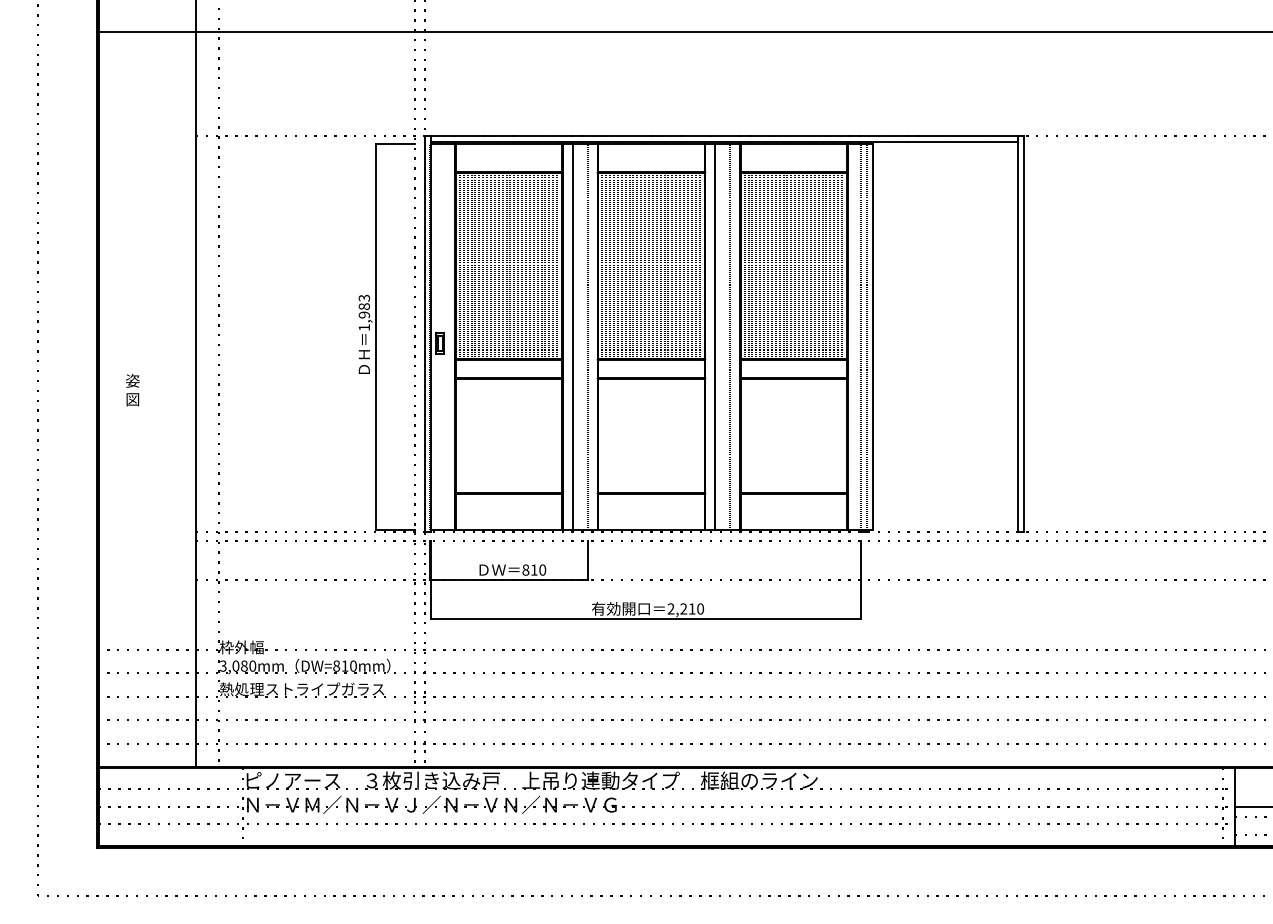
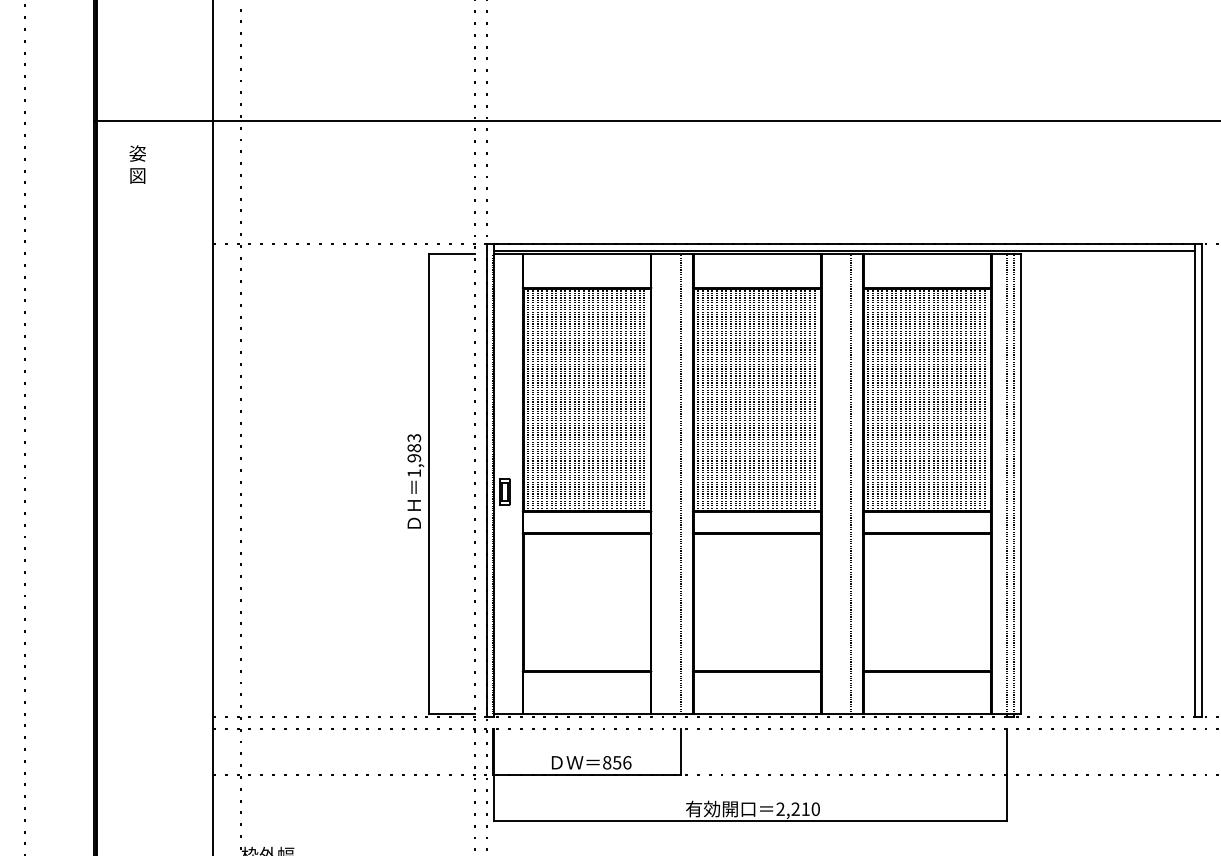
line: (572, 336) -> (662, 483), removed
line: (715, 336) -> (833, 483), removed
text: (132, 390) -> (137, 164), moved
text: (538, 569) -> (622, 762), 810 -> 856

